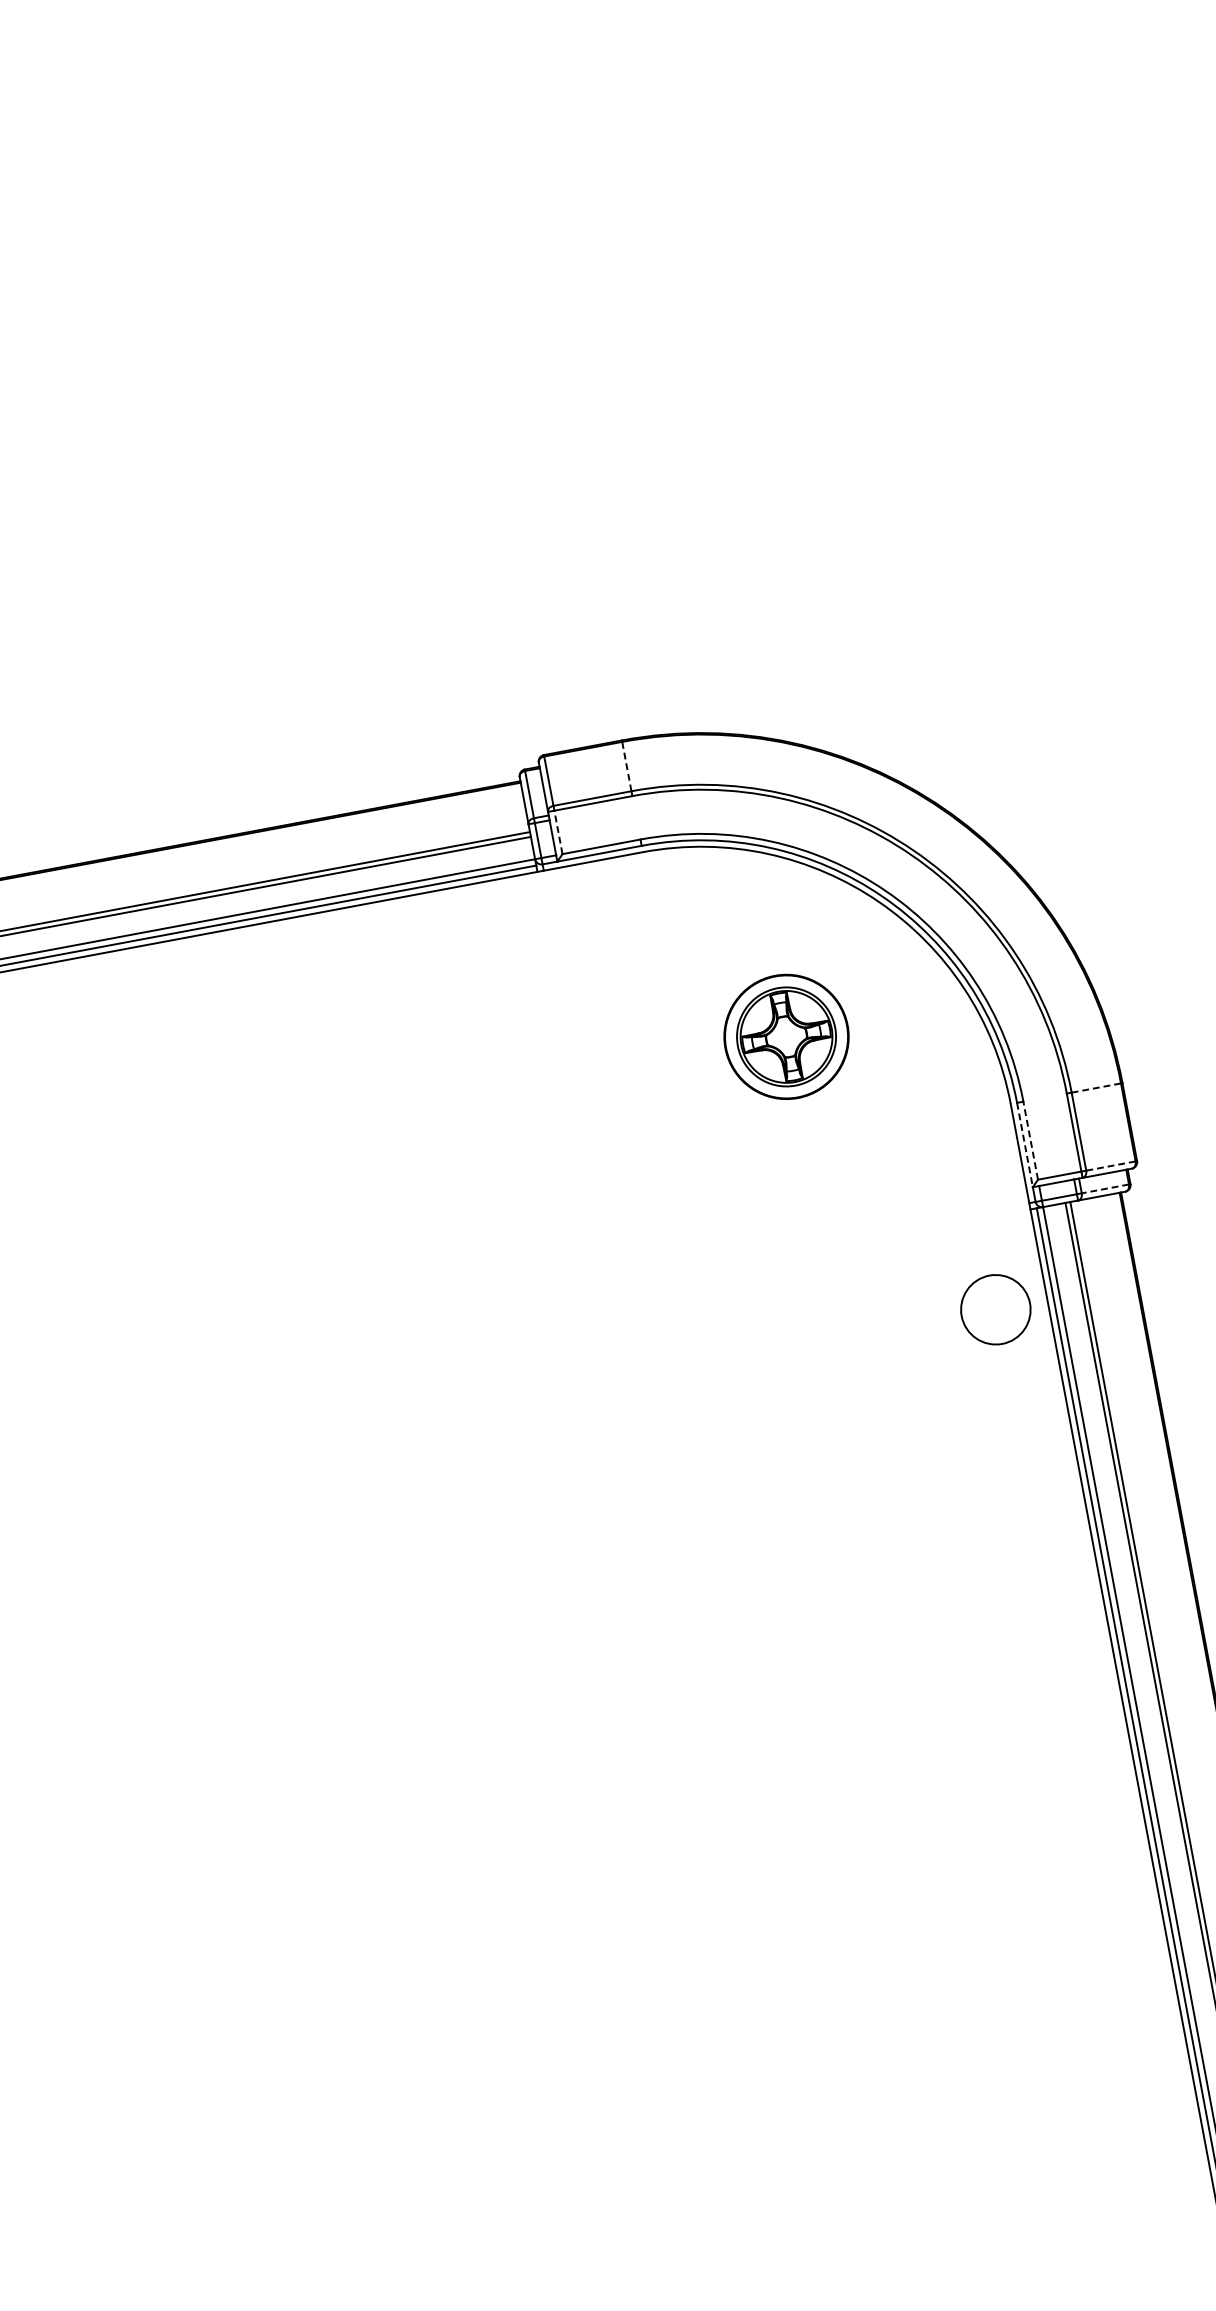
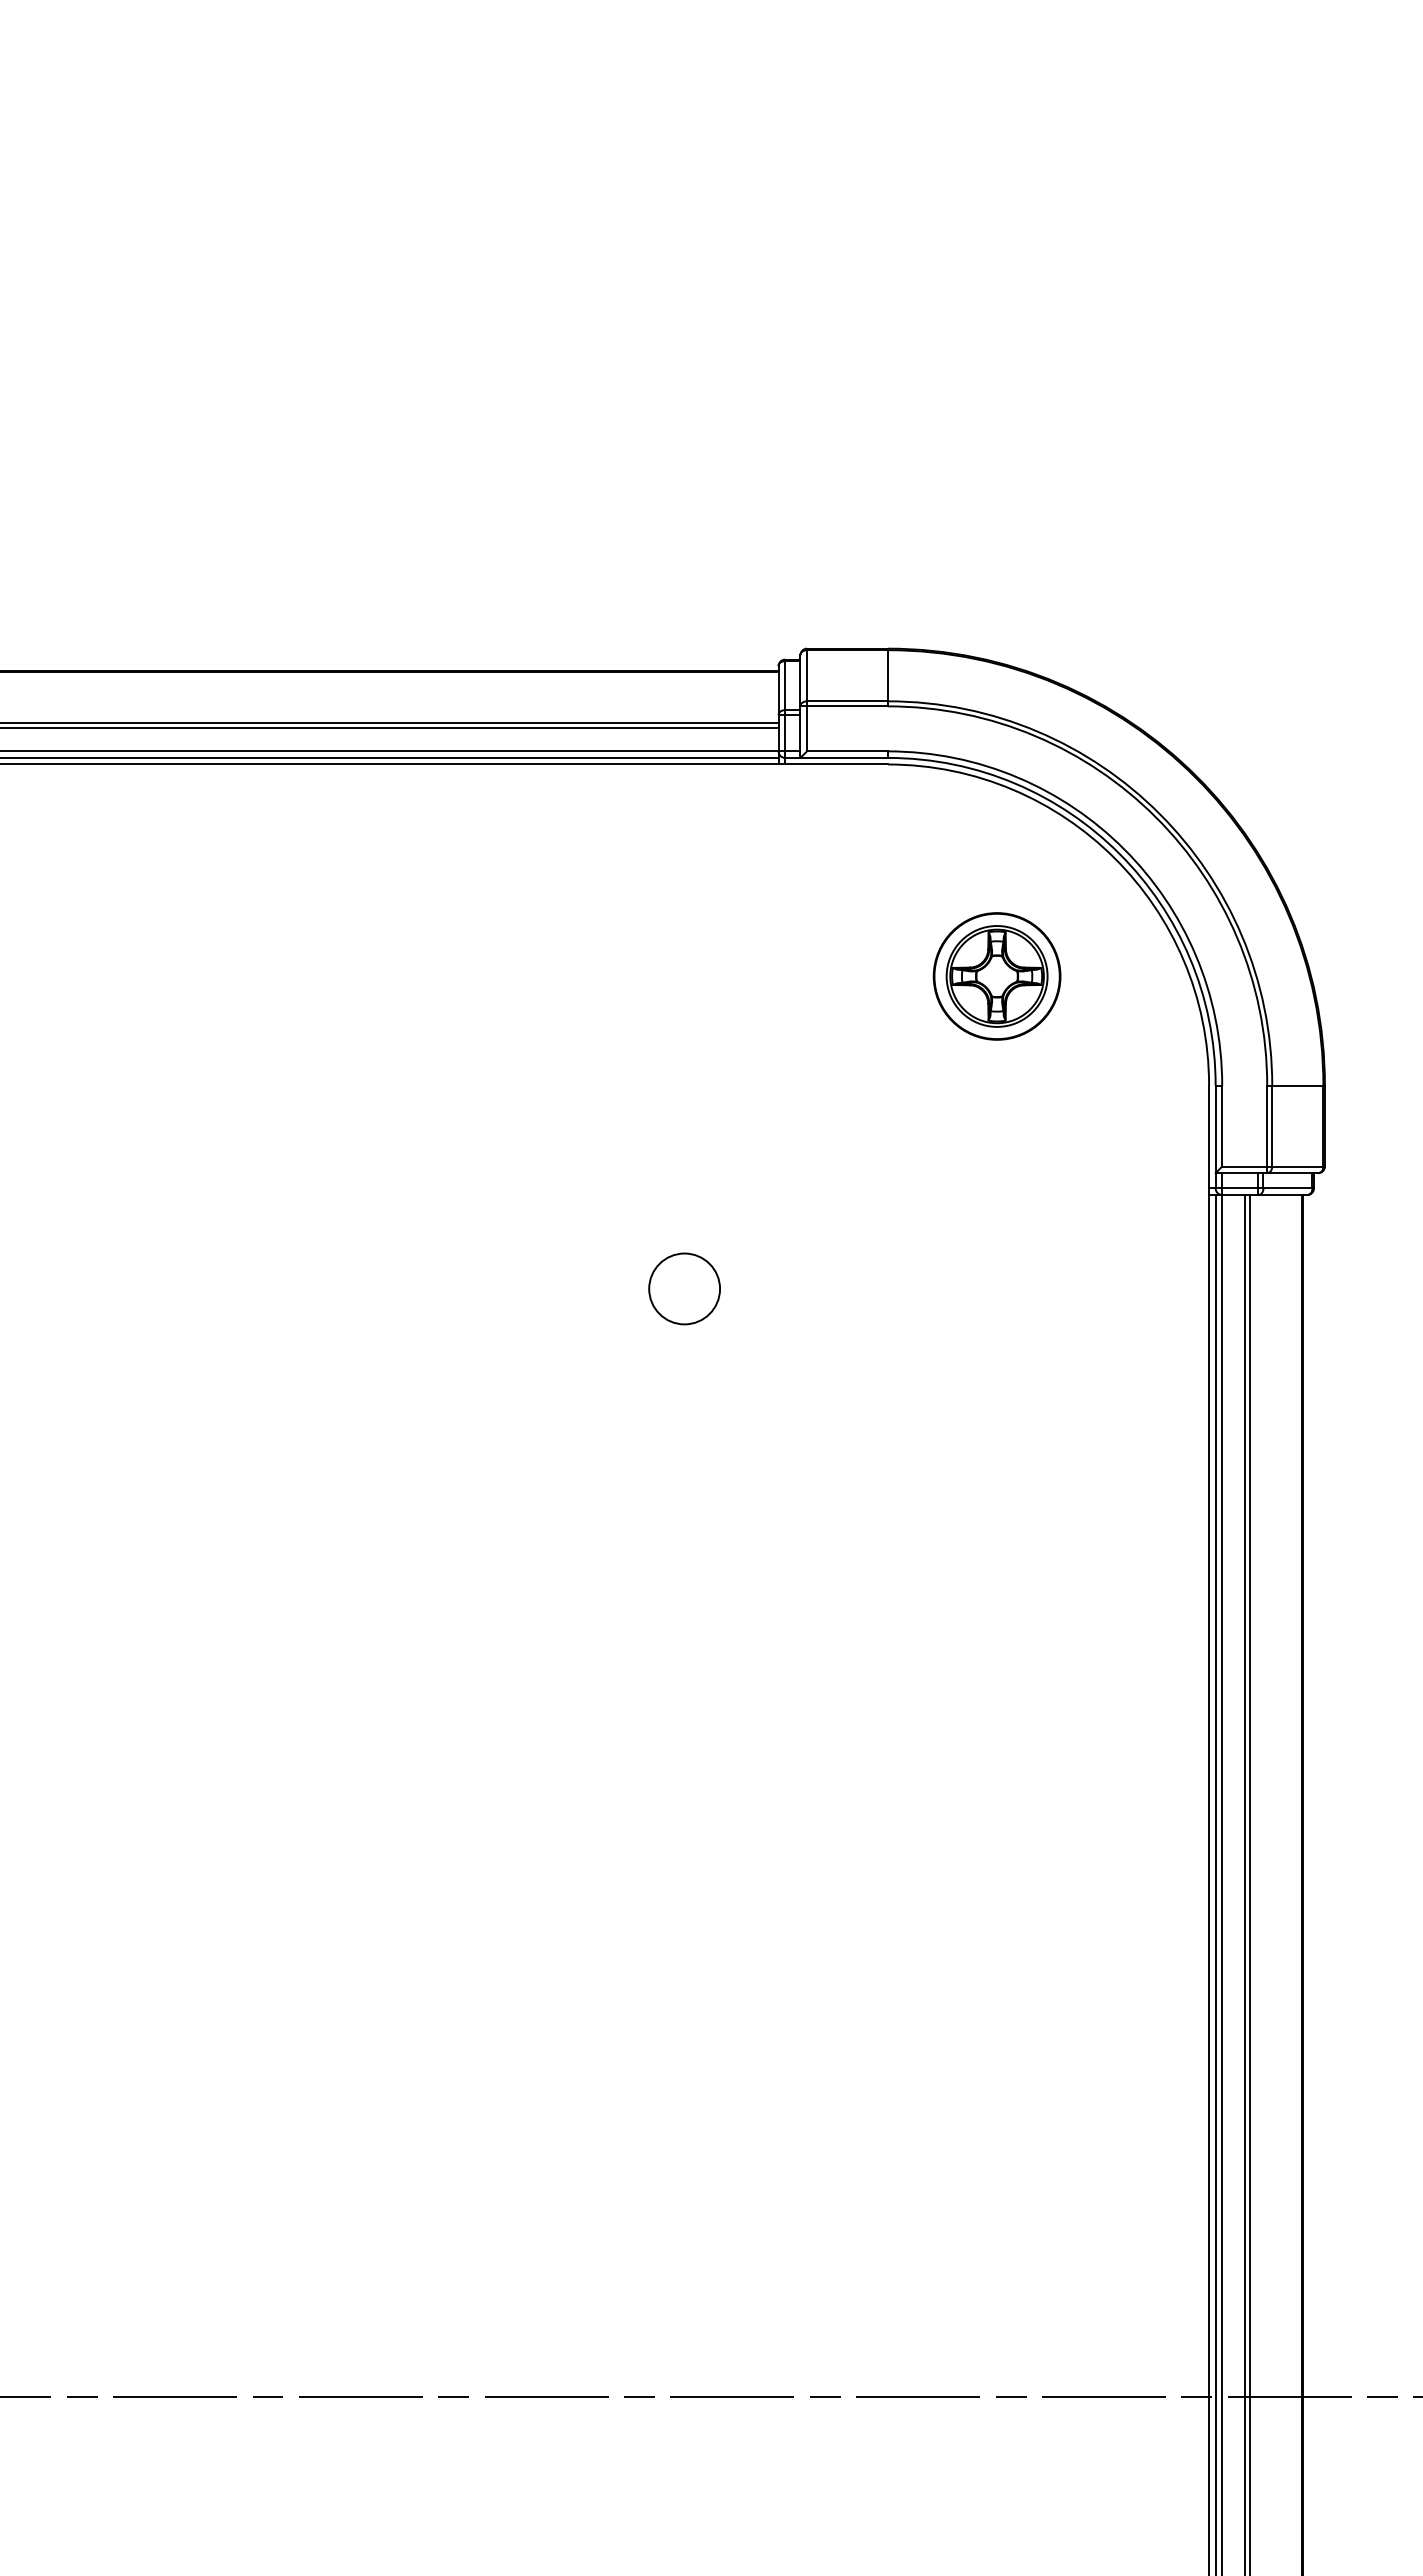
line: (626, 766) -> (887, 675), dashed -> solid
line: (557, 832) -> (806, 728), dashed -> solid
line: (1095, 1087) -> (1297, 1085), dashed -> solid
line: (1030, 1140) -> (1222, 1125), dashed -> solid
line: (1024, 1145) -> (1215, 1129), dashed -> solid
line: (1110, 1166) -> (1297, 1166), dashed -> solid
line: (1104, 1189) -> (1287, 1188), dashed -> solid
circle: (995, 1309) -> (684, 1288), moved

